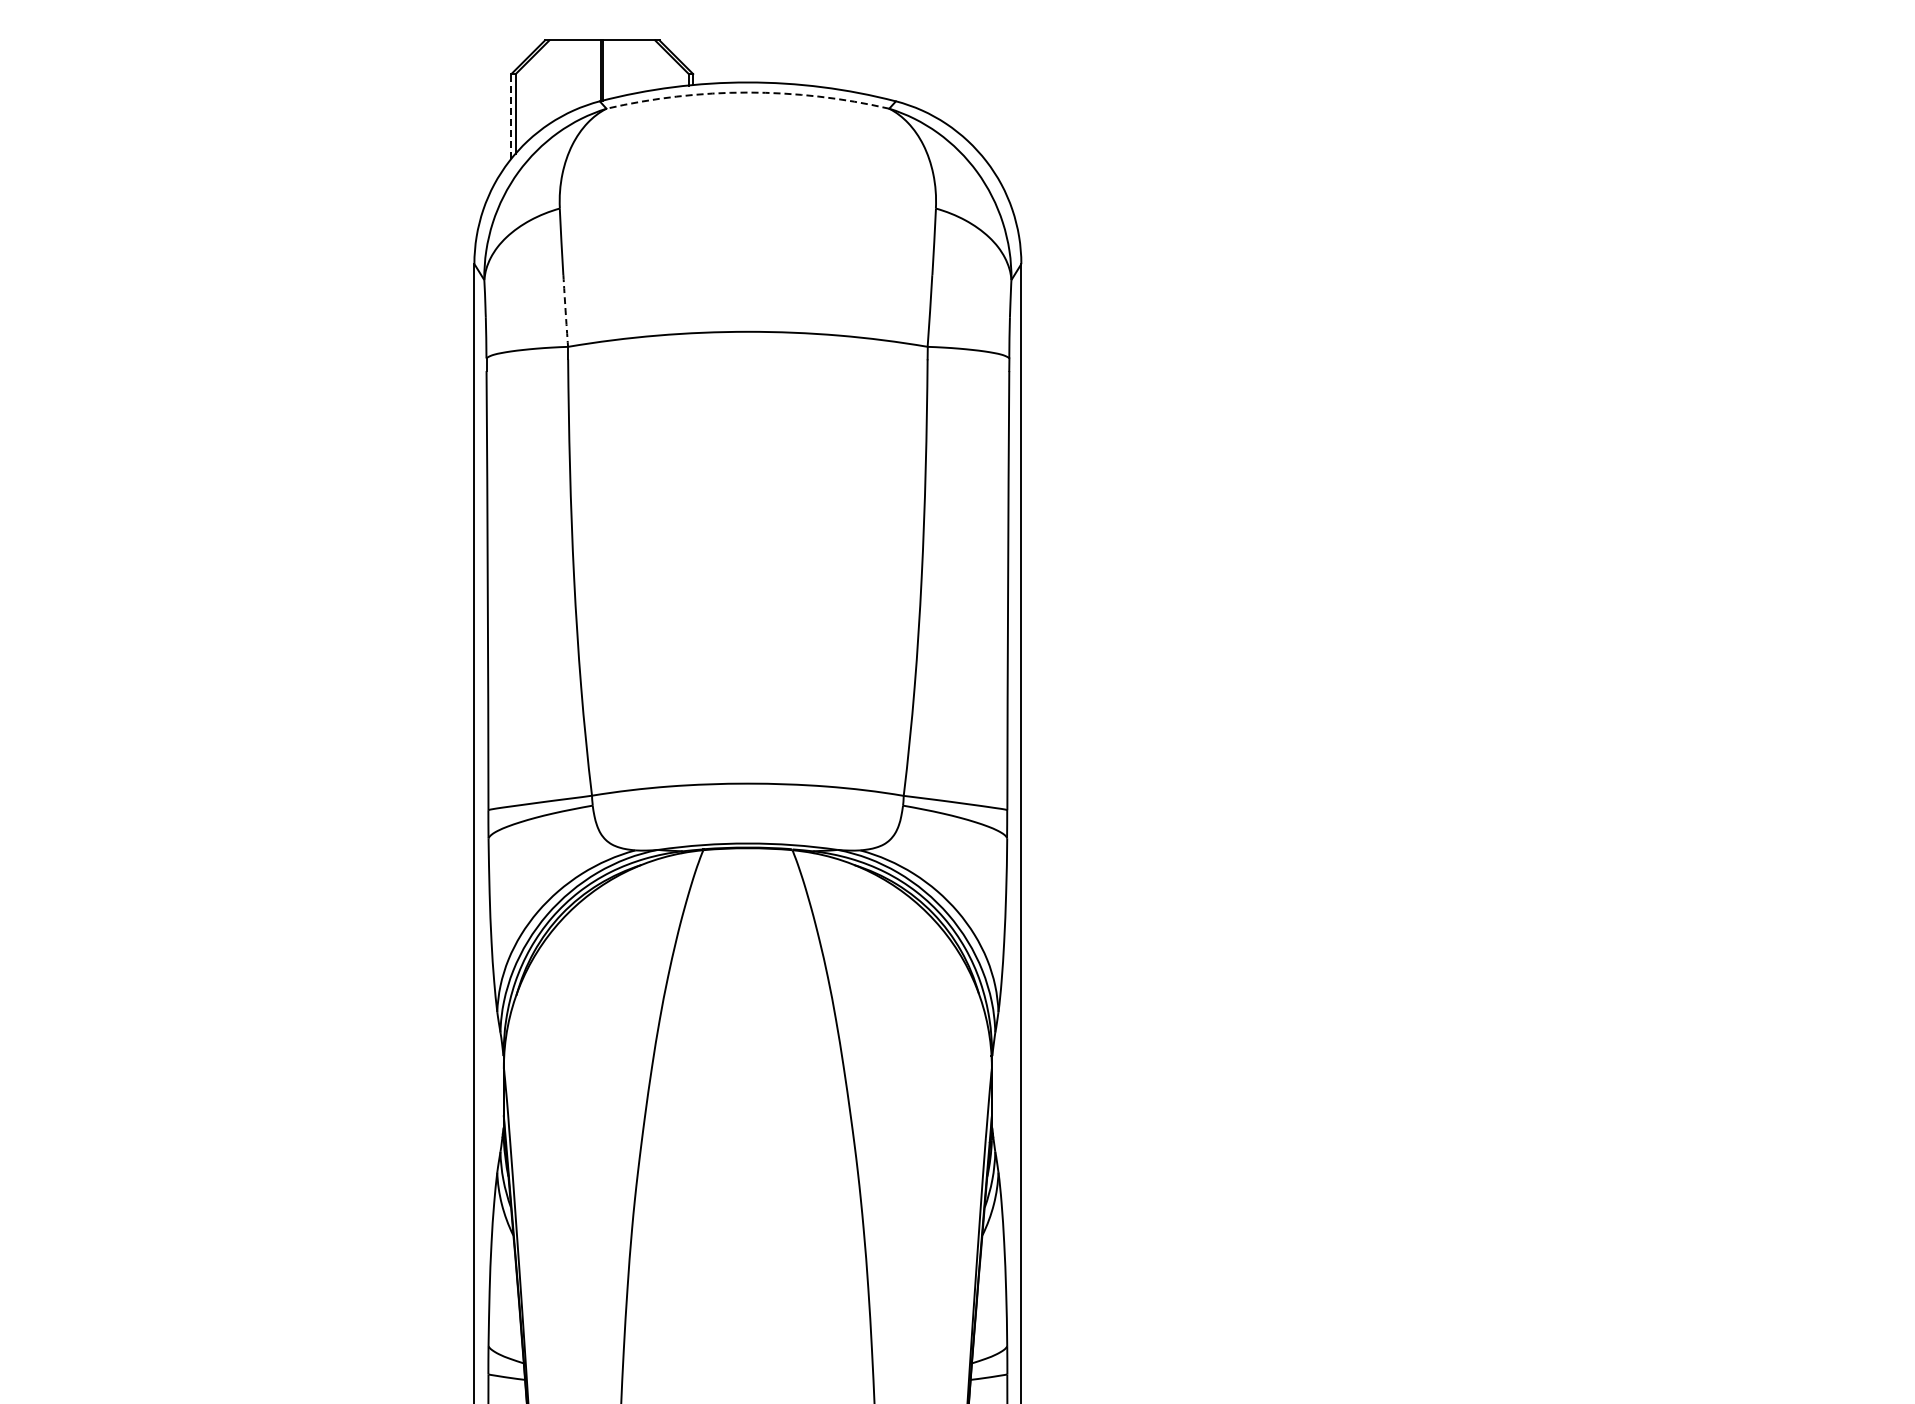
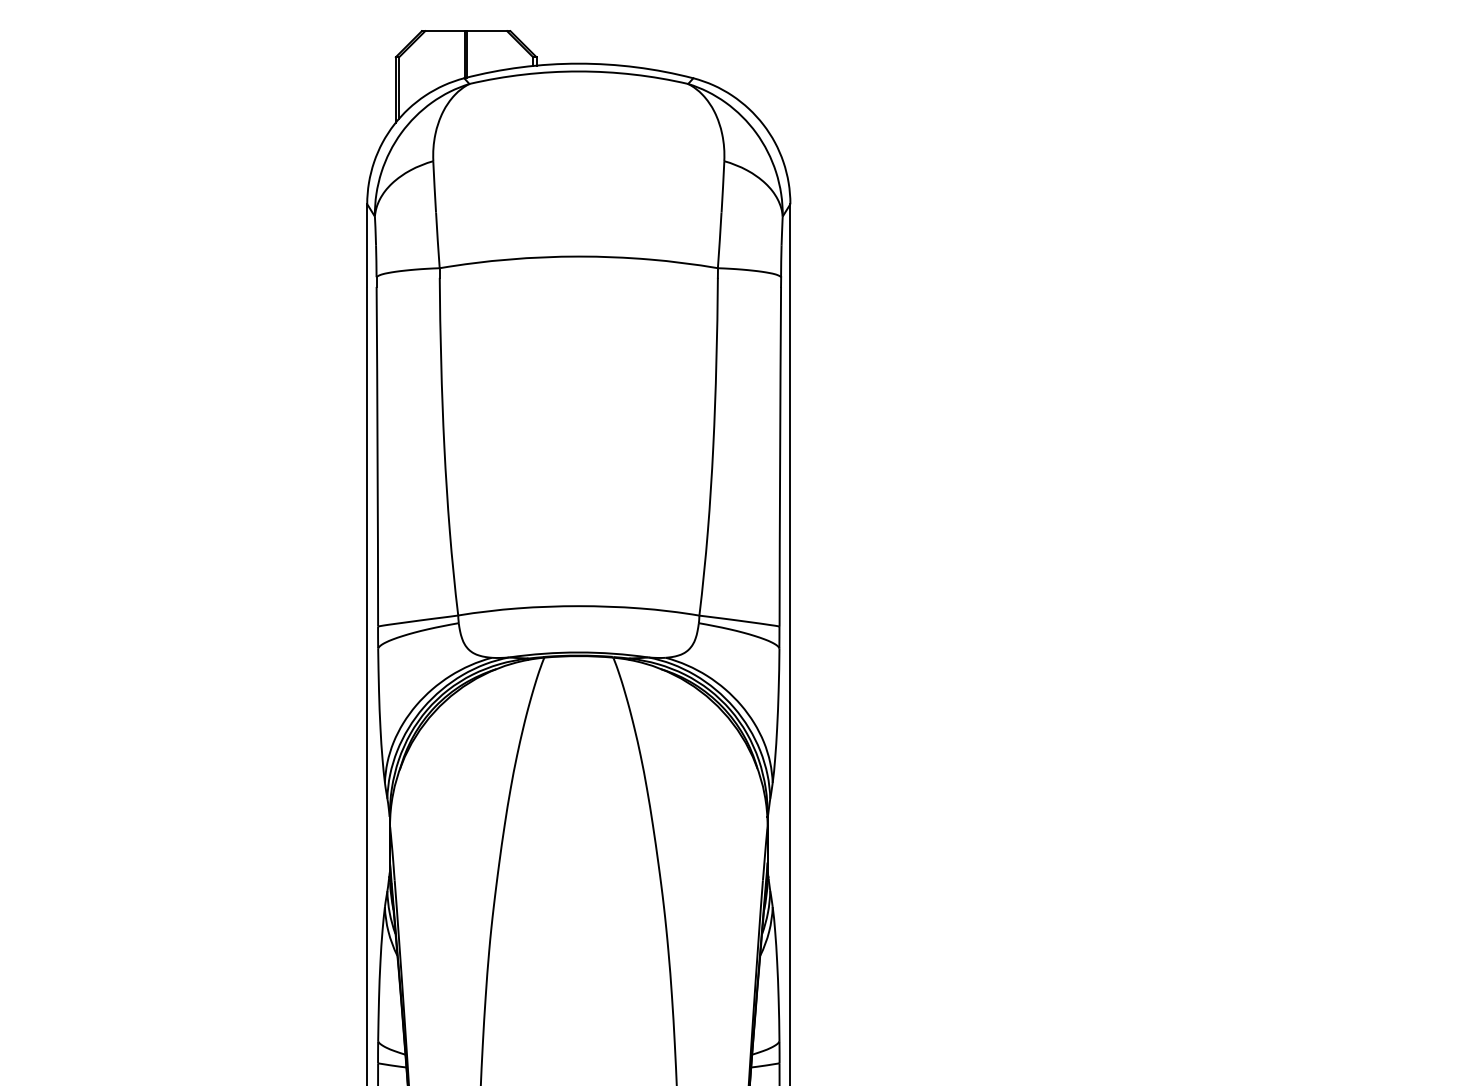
arc: (747, 92) -> (578, 71), dashed -> solid
line: (511, 115) -> (395, 89), dashed -> solid
arc: (565, 310) -> (437, 240), dashed -> solid

